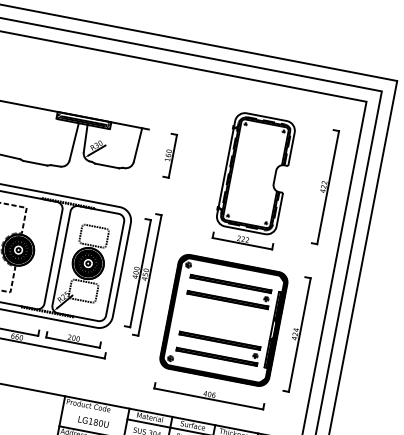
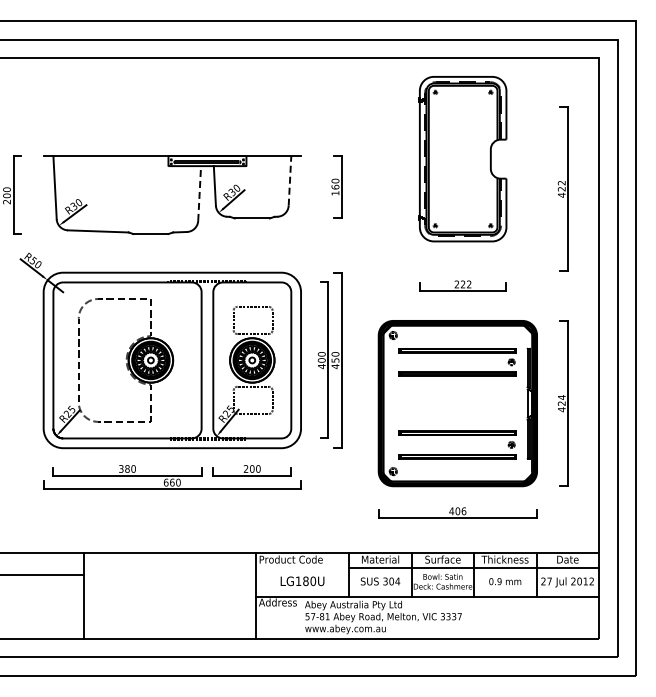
line: (74, 141) -> (199, 193), solid -> dashed
line: (138, 144) -> (290, 180), solid -> dashed
part: (255, 173) -> (462, 159), moved

